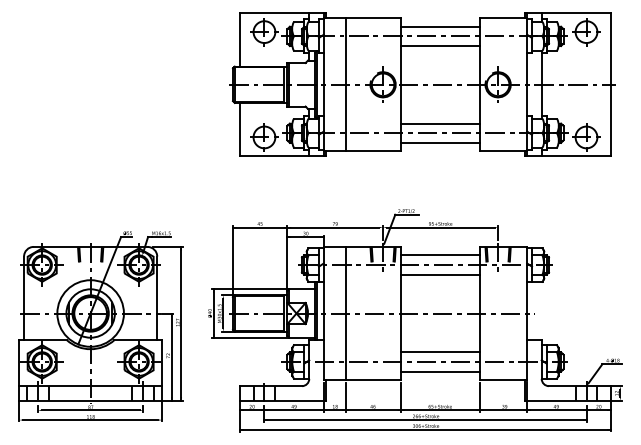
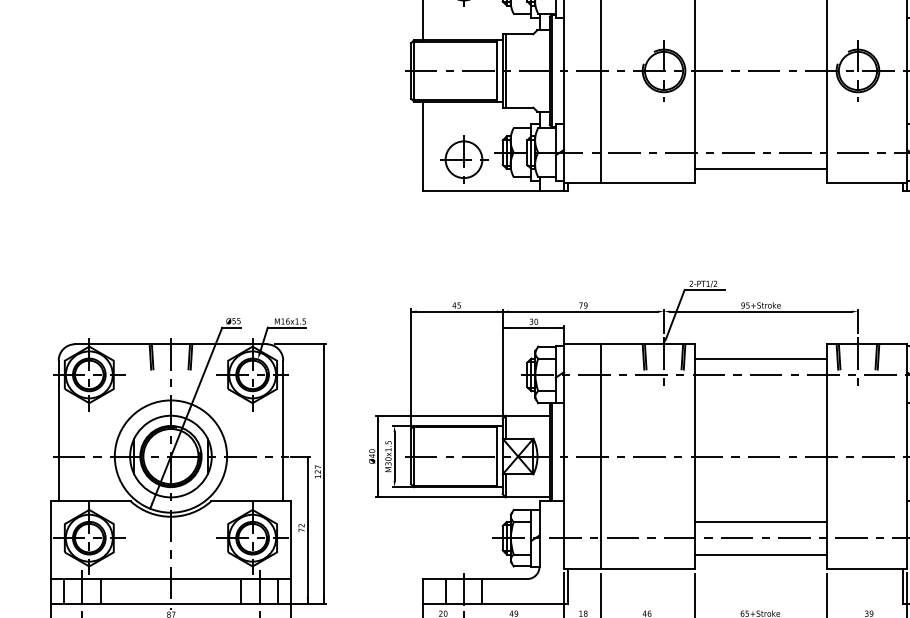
line: (440, 46) -> (760, 6), removed
line: (440, 123) -> (760, 136), removed
line: (440, 274) -> (760, 390), removed

